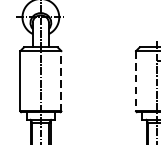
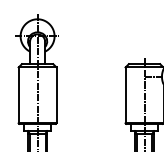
line: (61, 81) -> (56, 95), dashed -> solid
line: (135, 81) -> (125, 95), dashed -> solid

